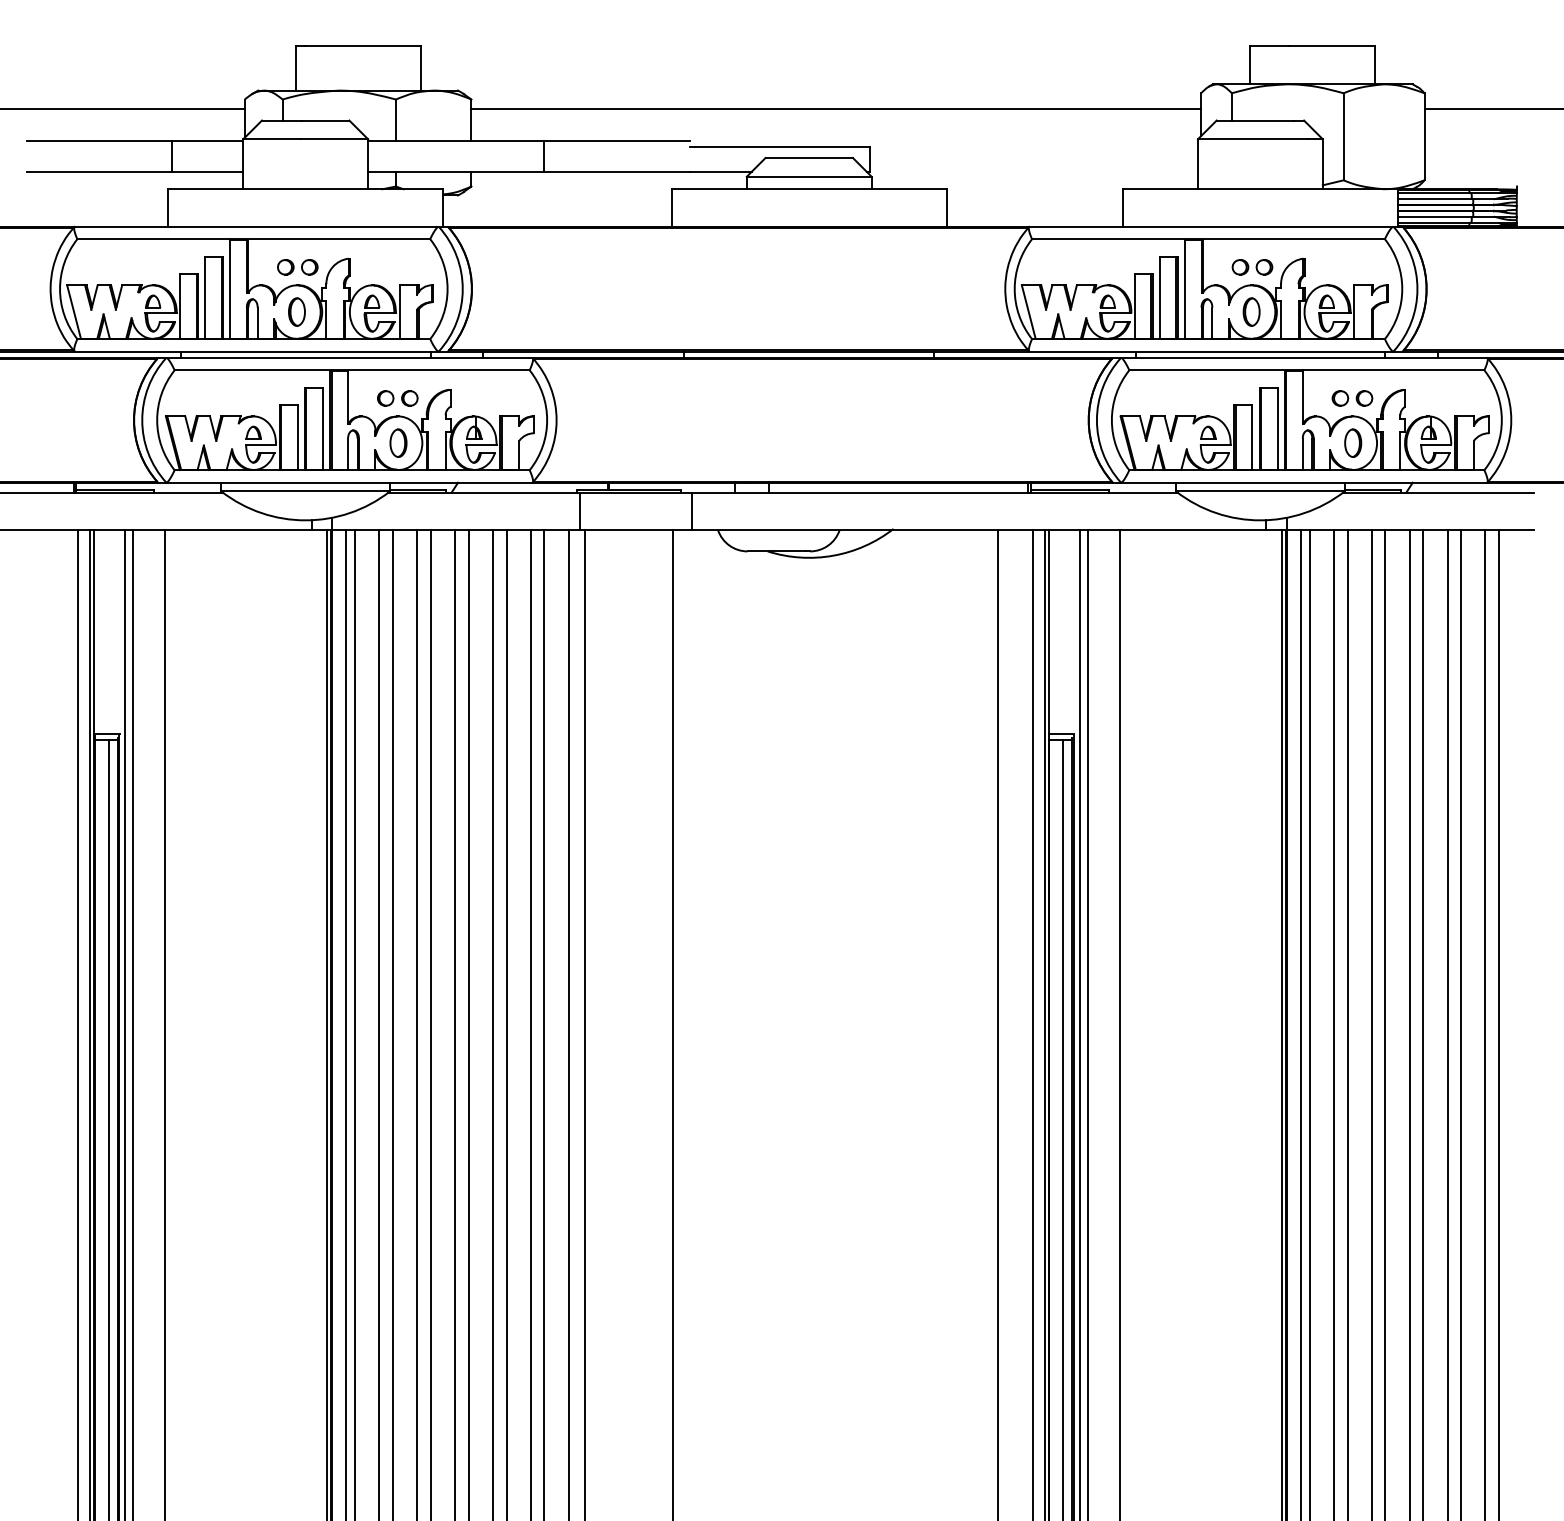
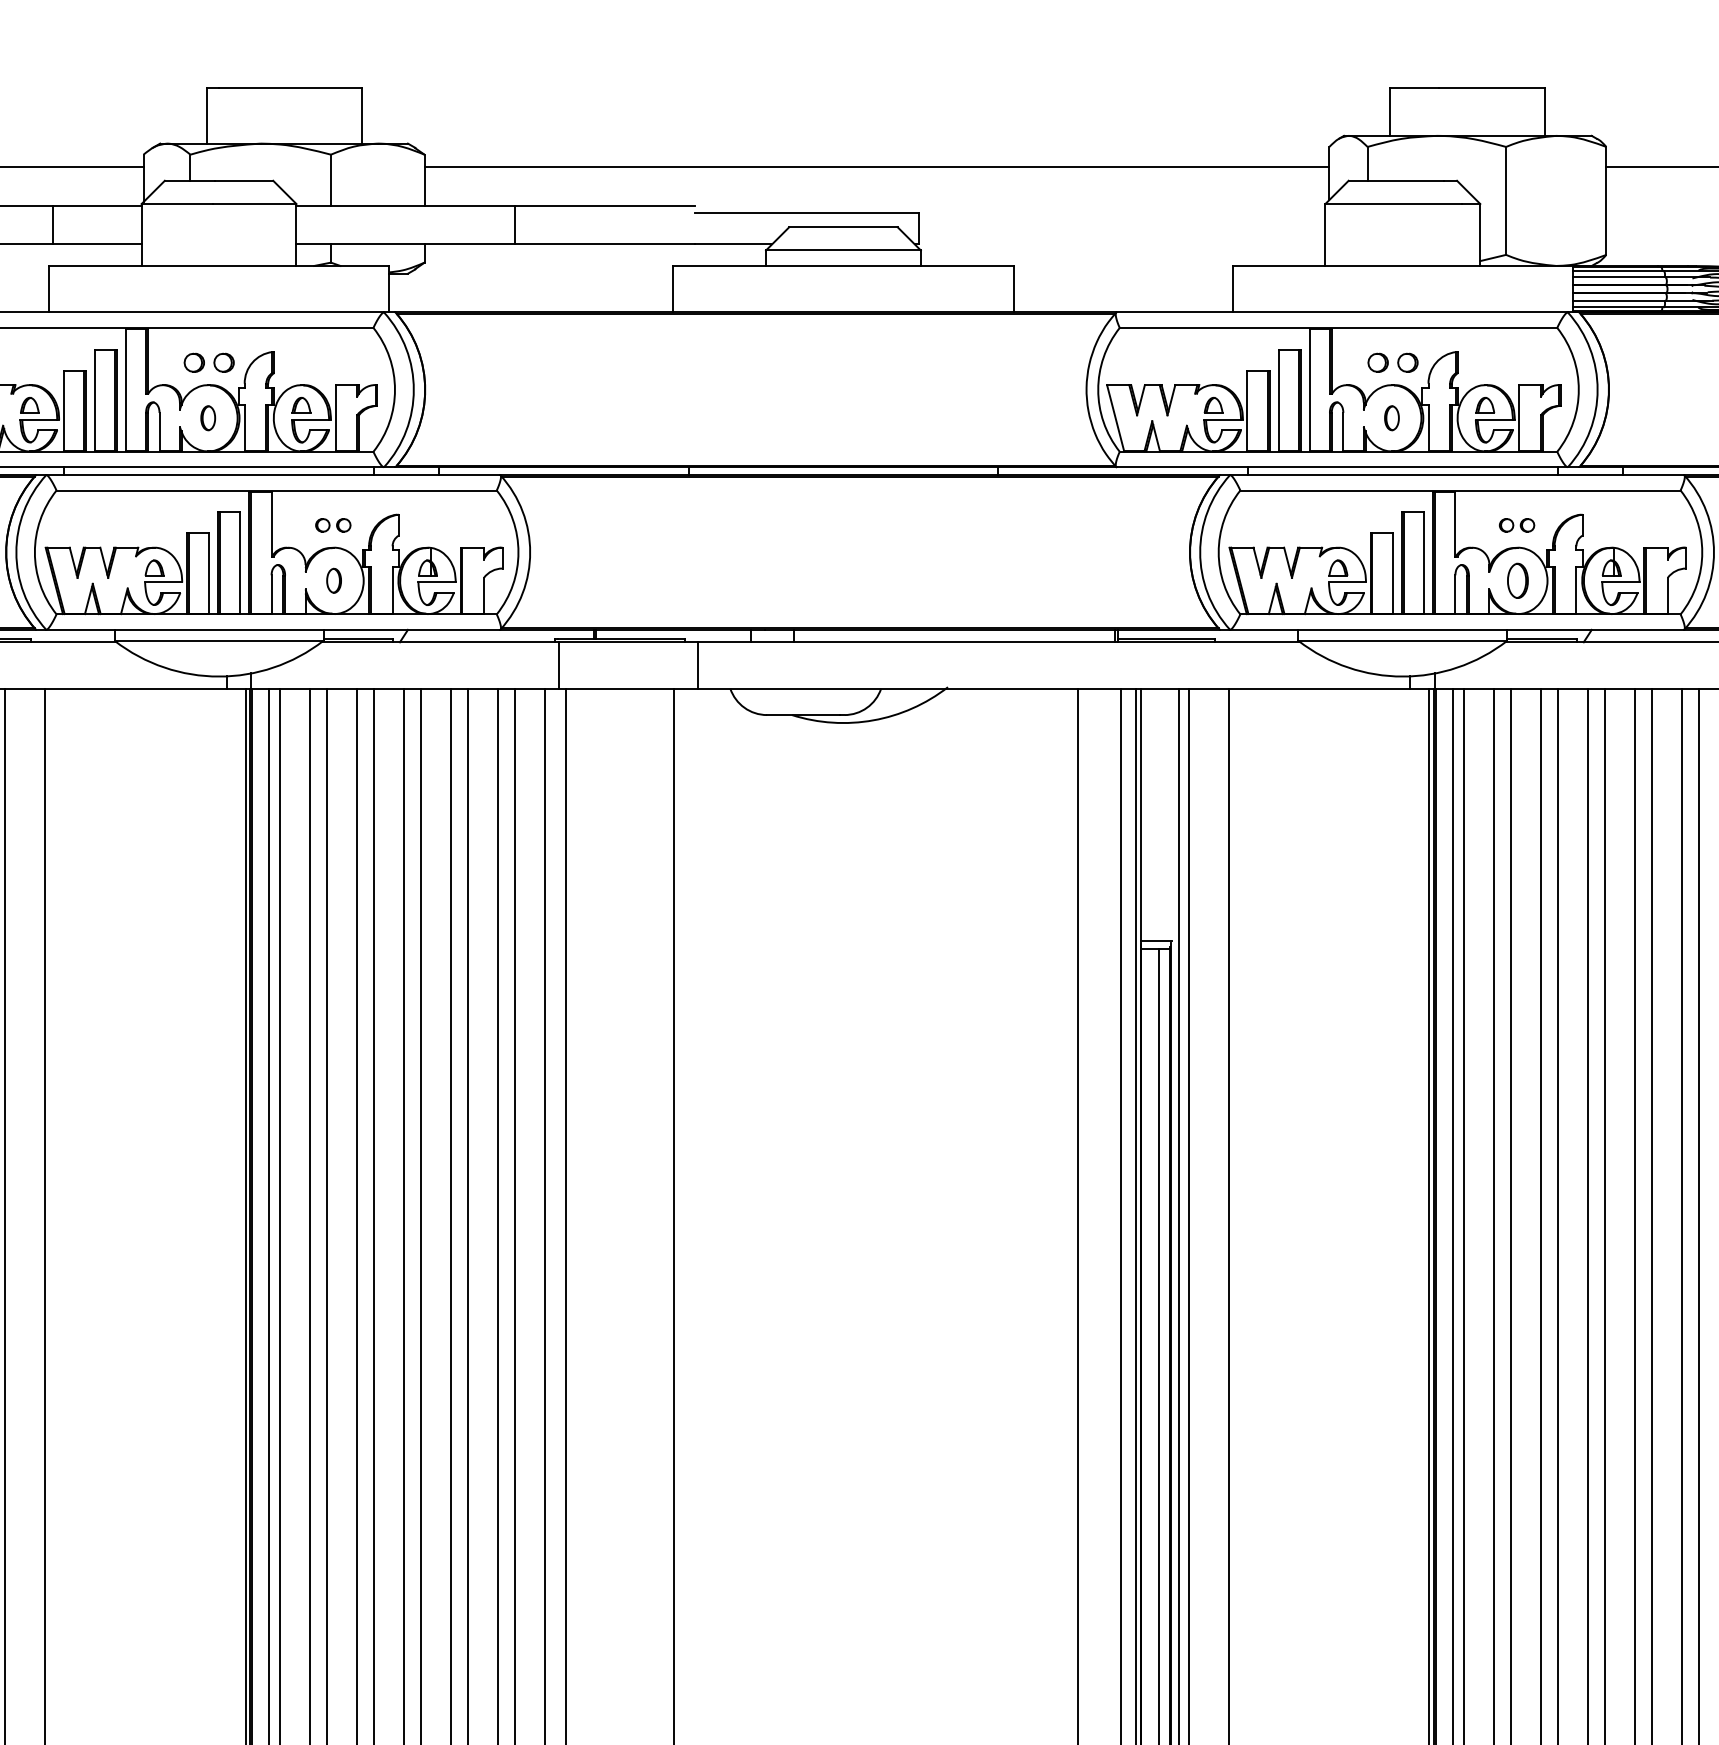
part: (296, 311) -> (207, 417), size x0.7
part: (1251, 311) -> (1391, 417), size x0.7
part: (397, 398) -> (332, 525), size x0.7
part: (1352, 398) -> (1517, 525), size x0.7
part: (398, 442) -> (334, 579), size x0.7

